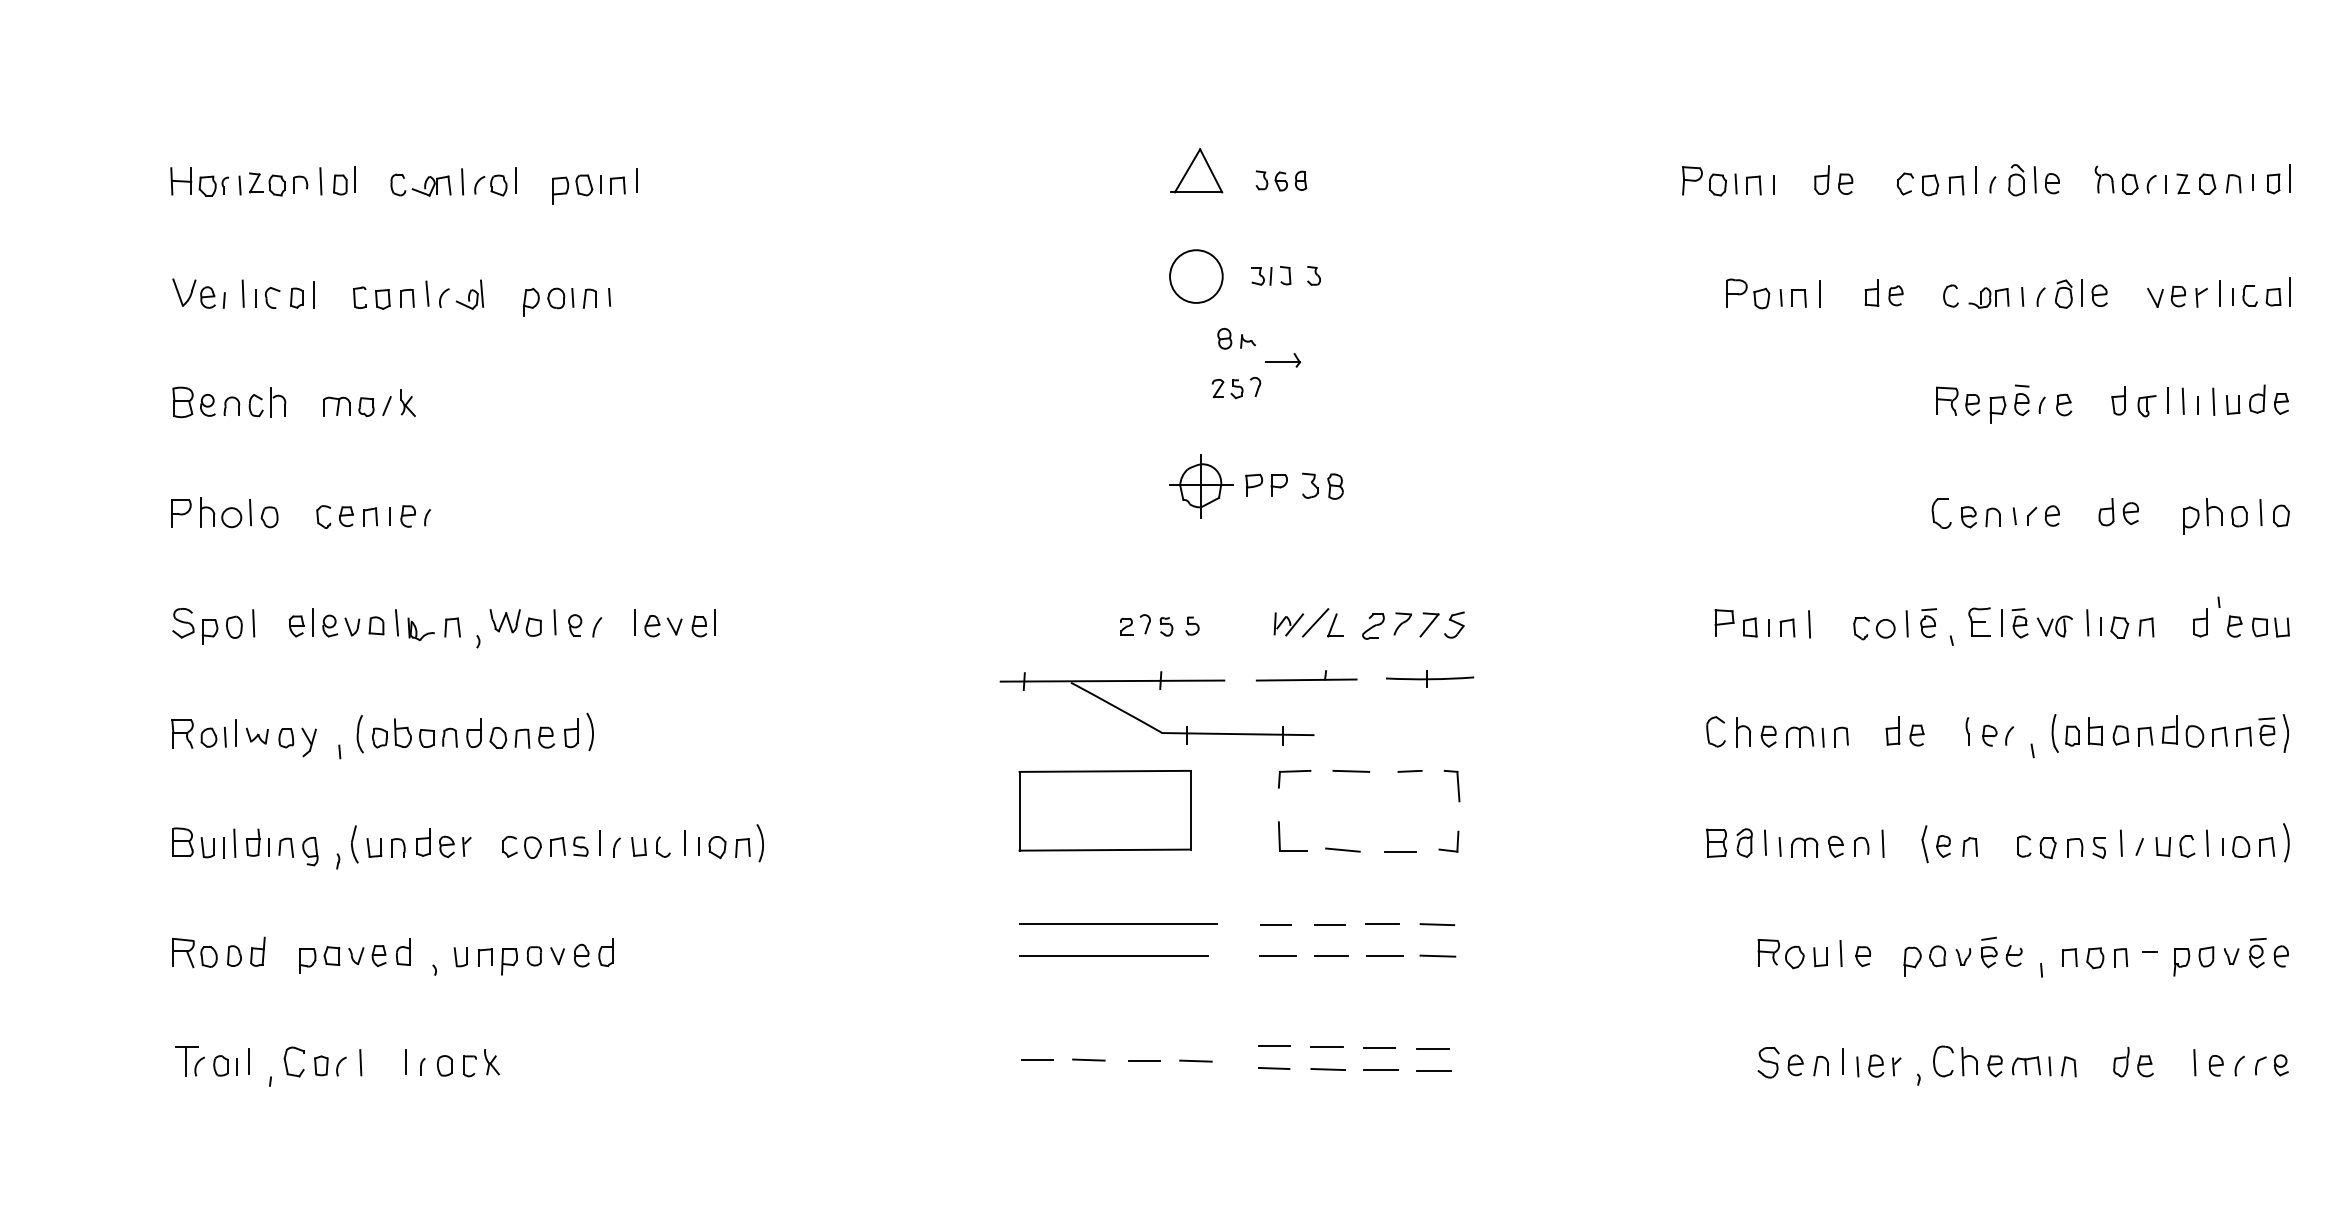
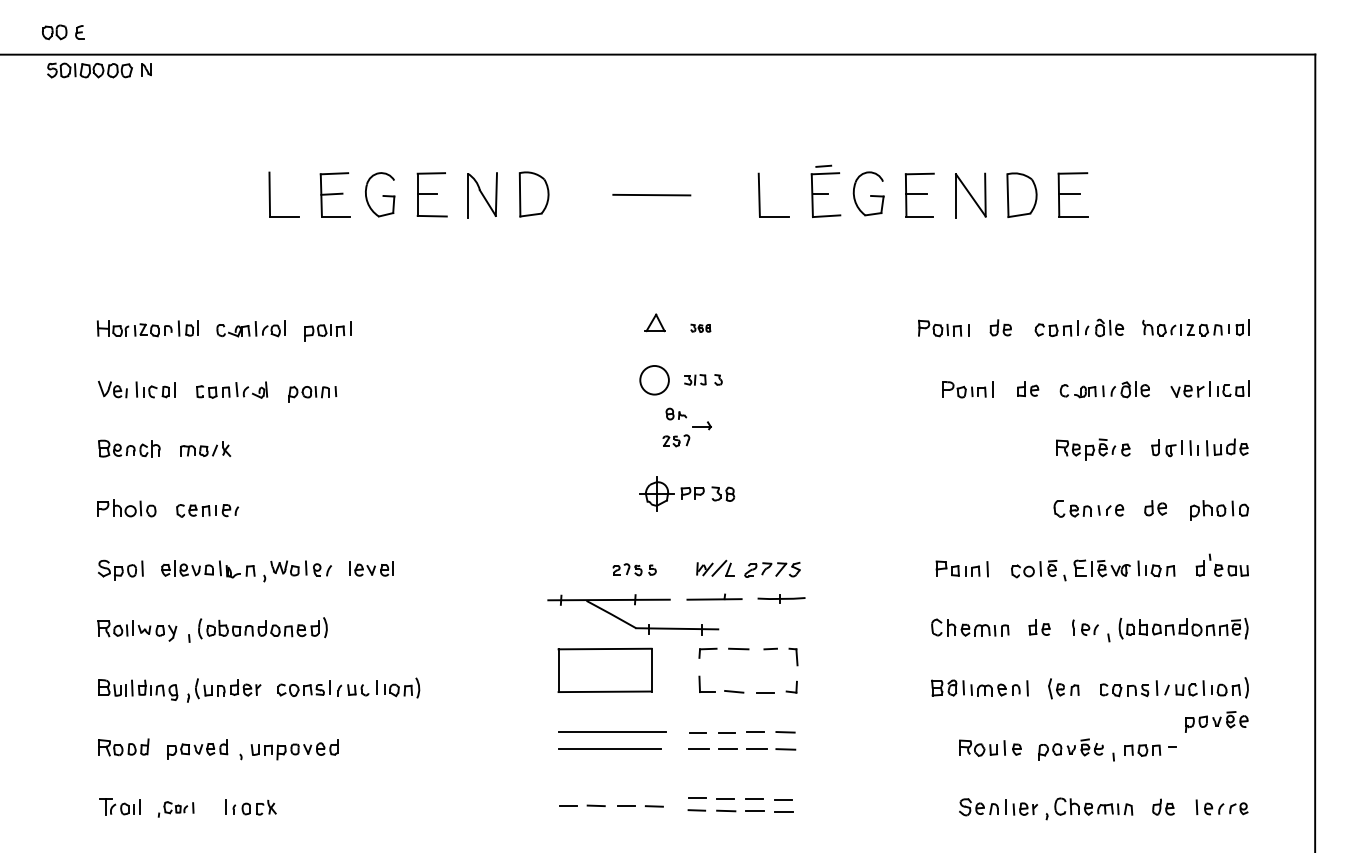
part: (1196, 170) -> (654, 322), size x0.7
part: (1280, 181) -> (700, 328), size x0.7
part: (2230, 956) -> (1216, 721), moved
part: (314, 1066) -> (175, 809), size x0.7

